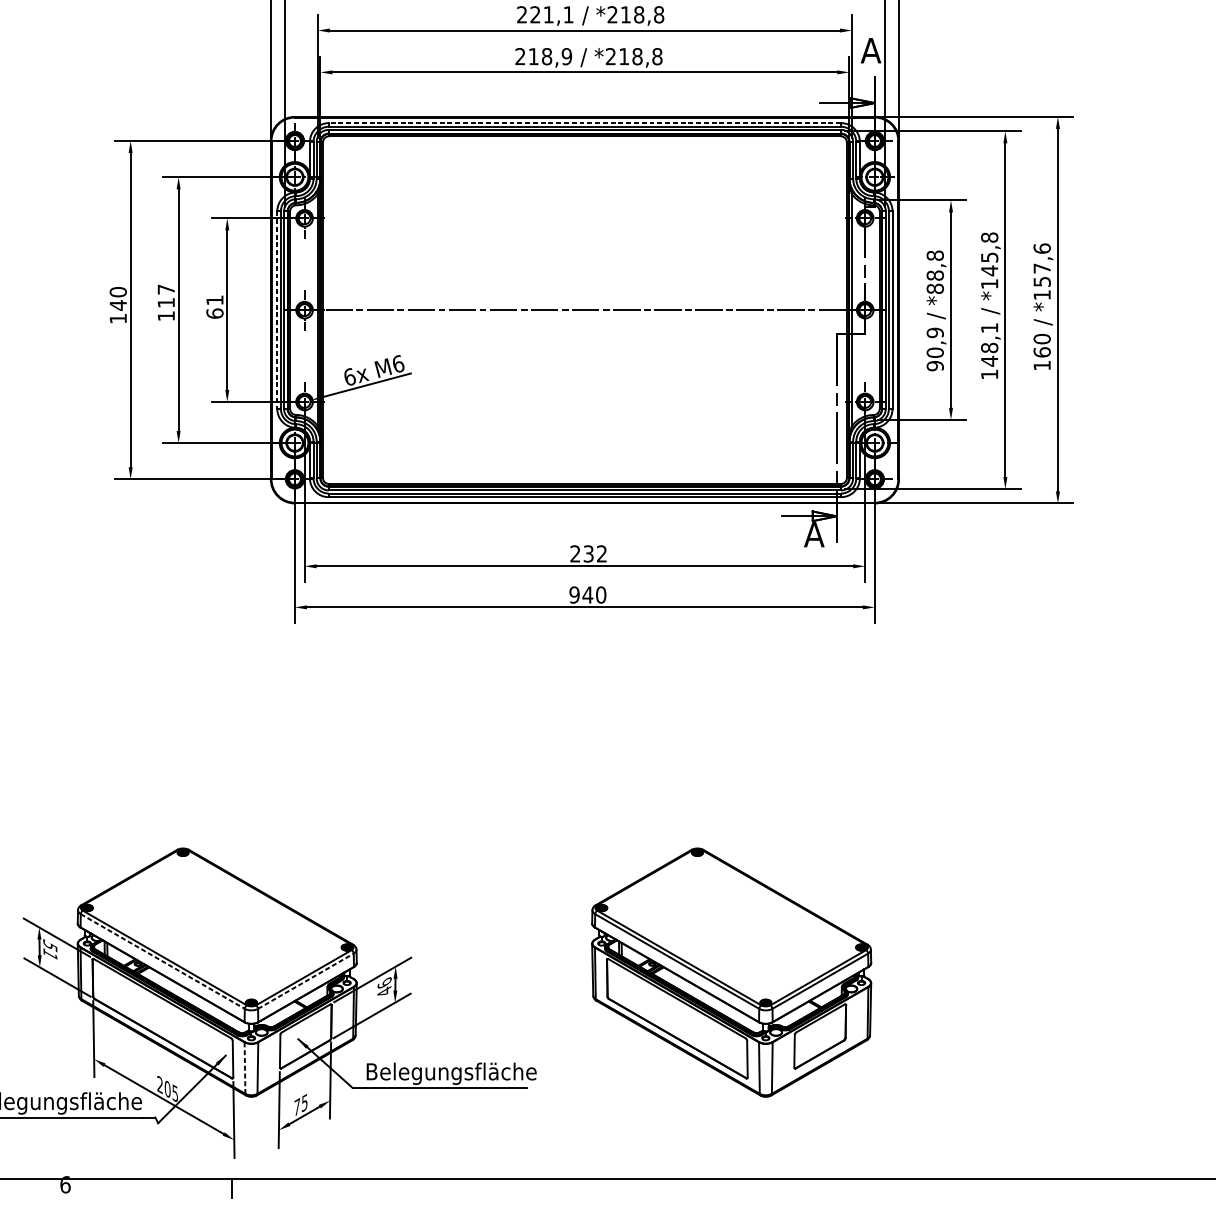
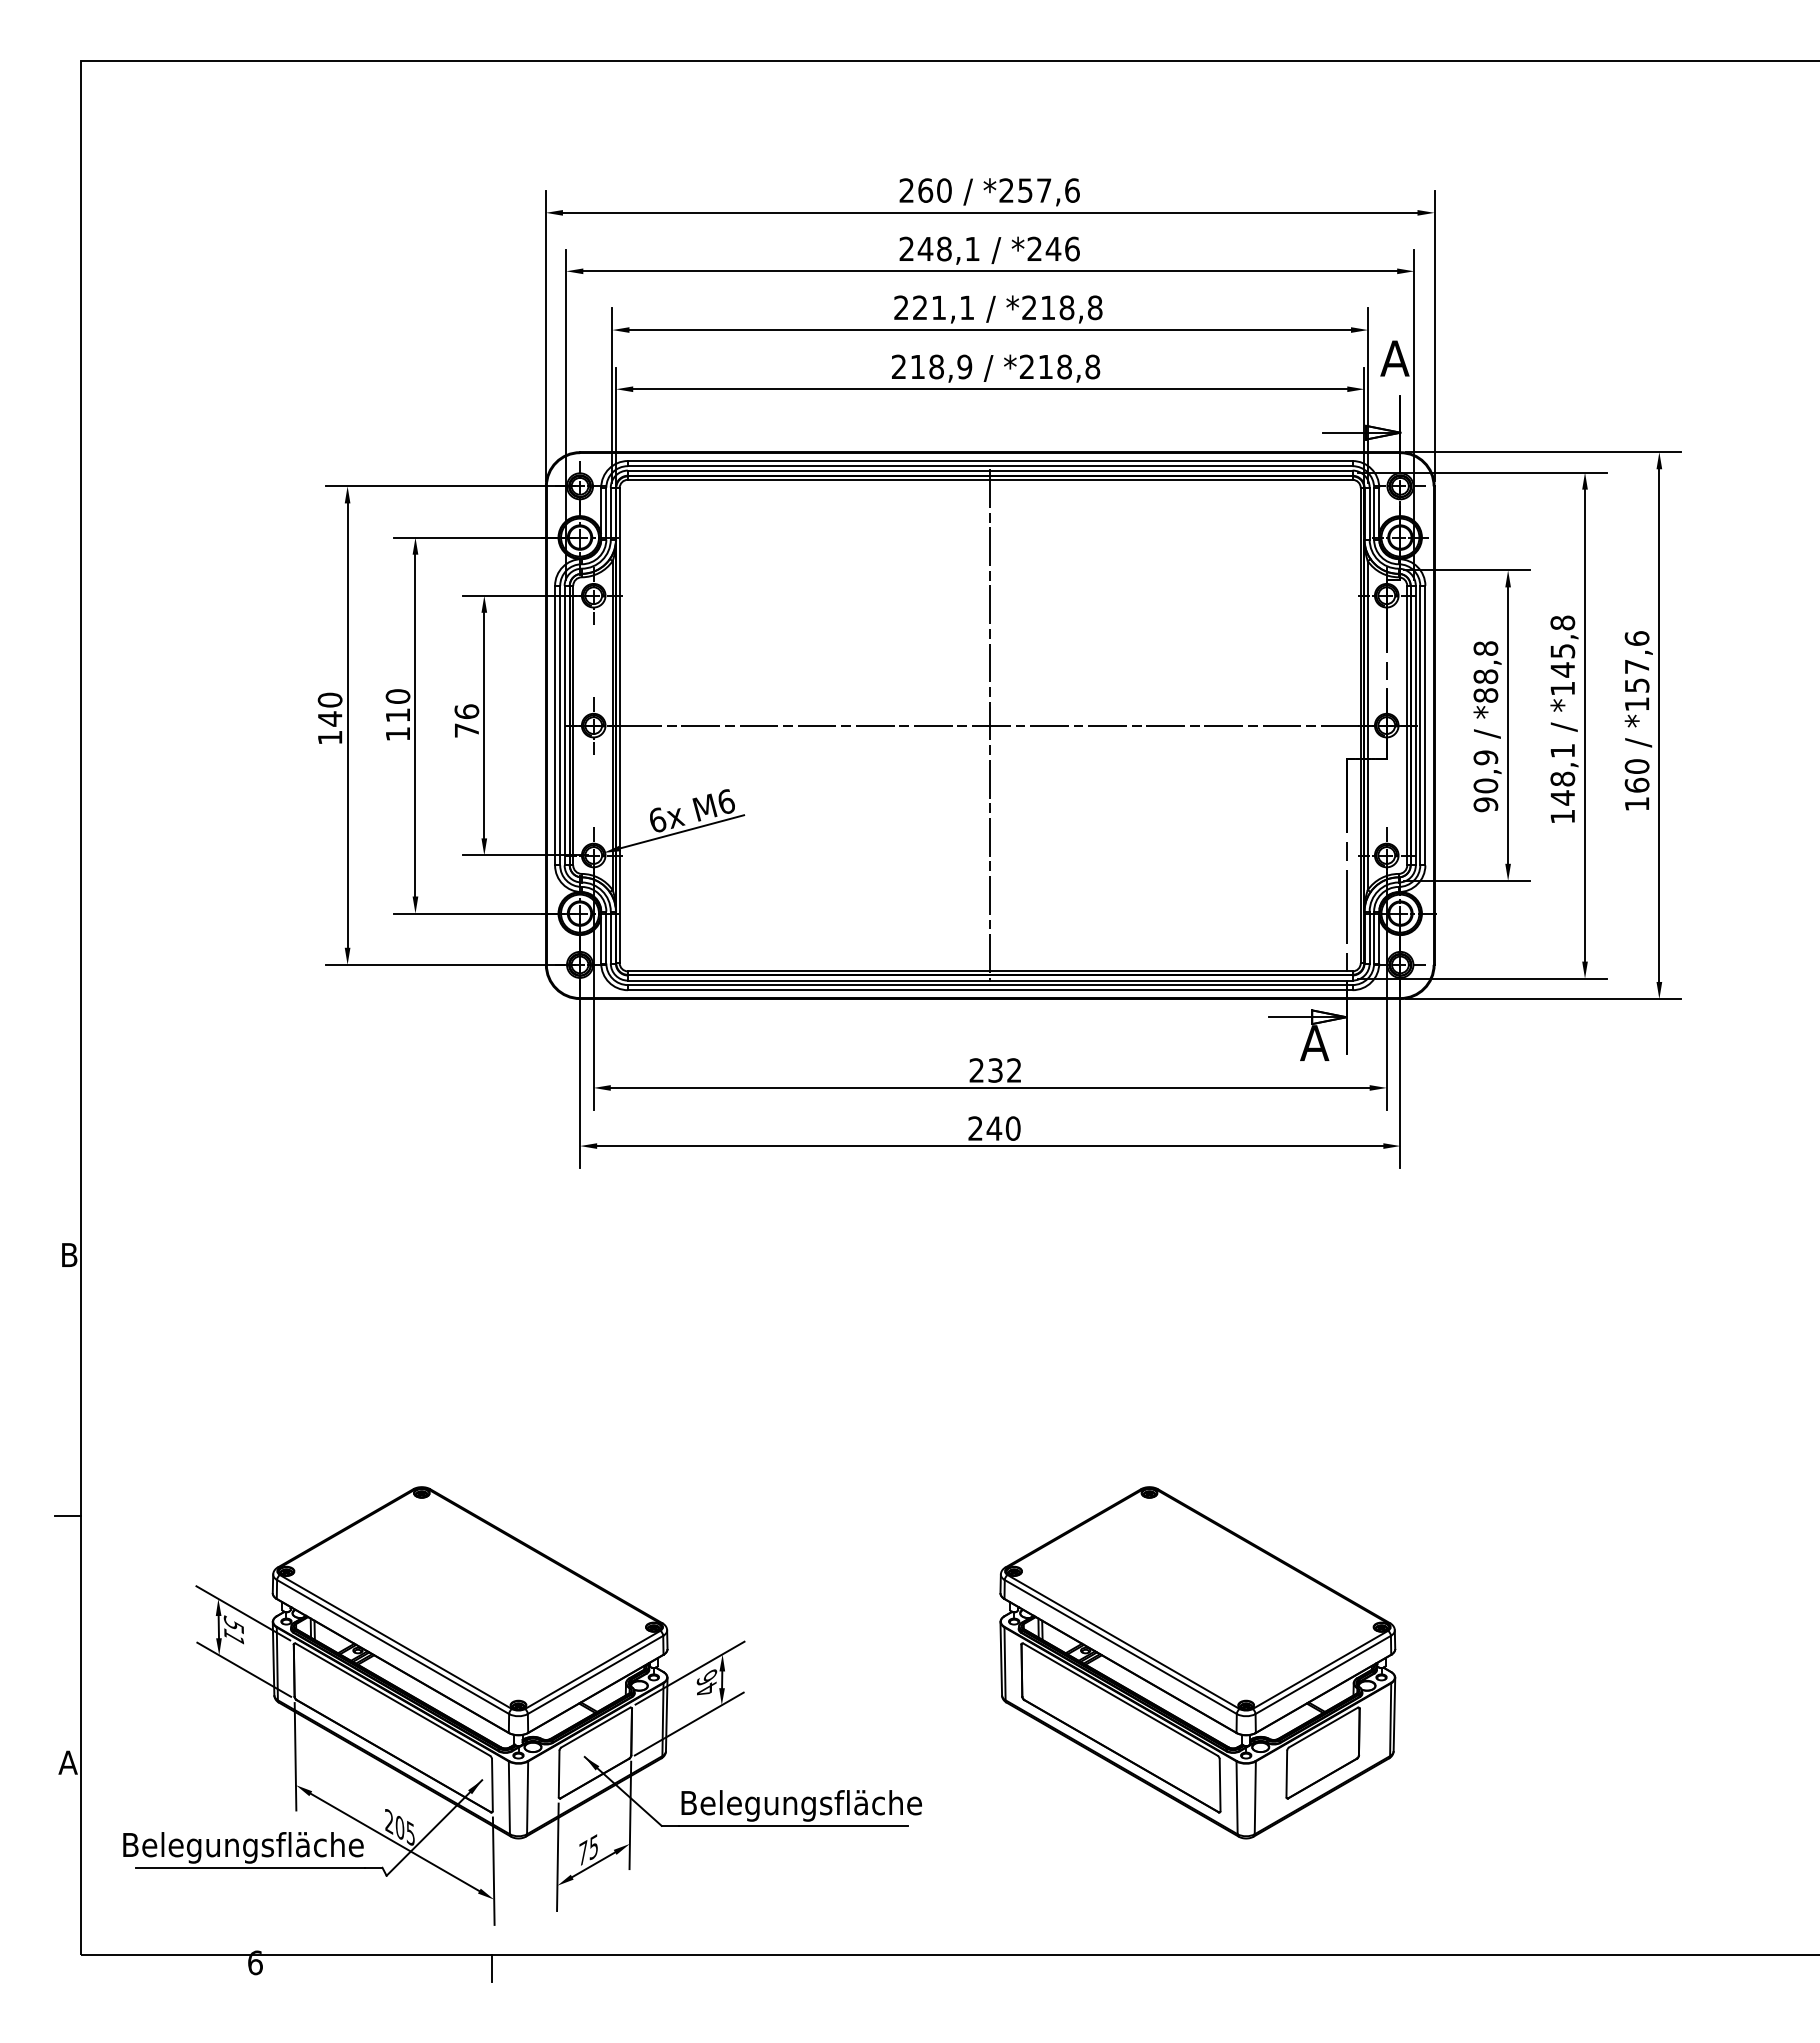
line: (584, 123) -> (989, 461), dashed -> solid
text: (165, 289) -> (397, 696), 117 -> 110
text: (214, 306) -> (466, 720), 61 -> 76
line: (277, 310) -> (555, 725), dashed -> solid
line: (585, 310) -> (990, 725), added
text: (574, 594) -> (975, 1128), 940 -> 240
line: (163, 961) -> (393, 1647), dashed -> solid
line: (306, 980) -> (596, 1674), dashed -> solid
line: (245, 1068) -> (509, 1798), dashed -> solid

